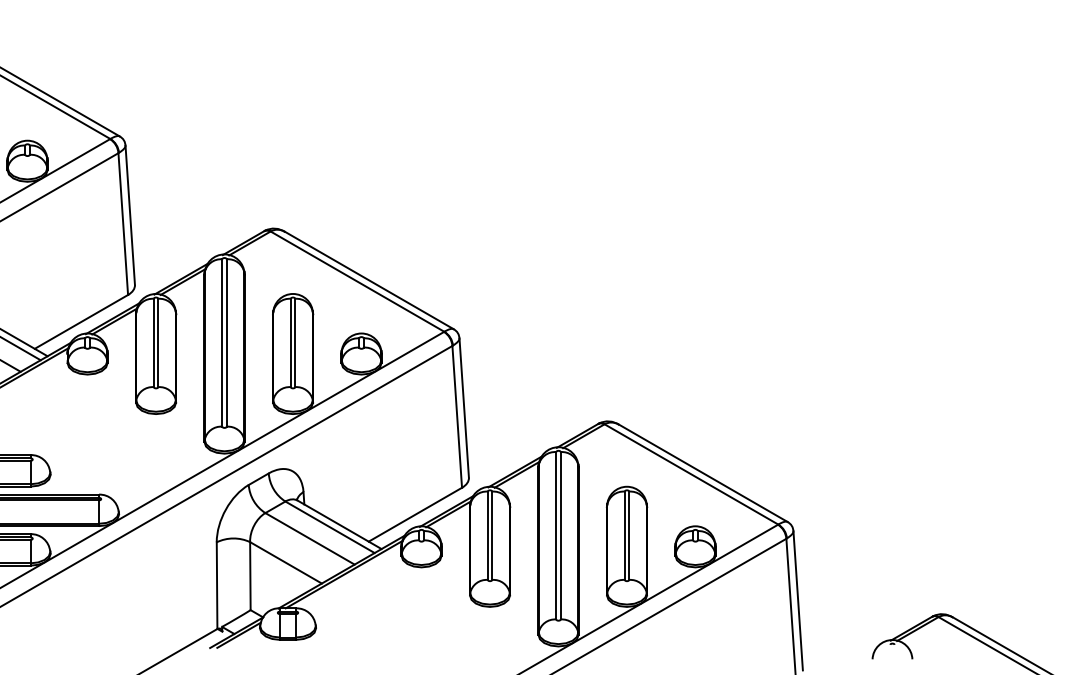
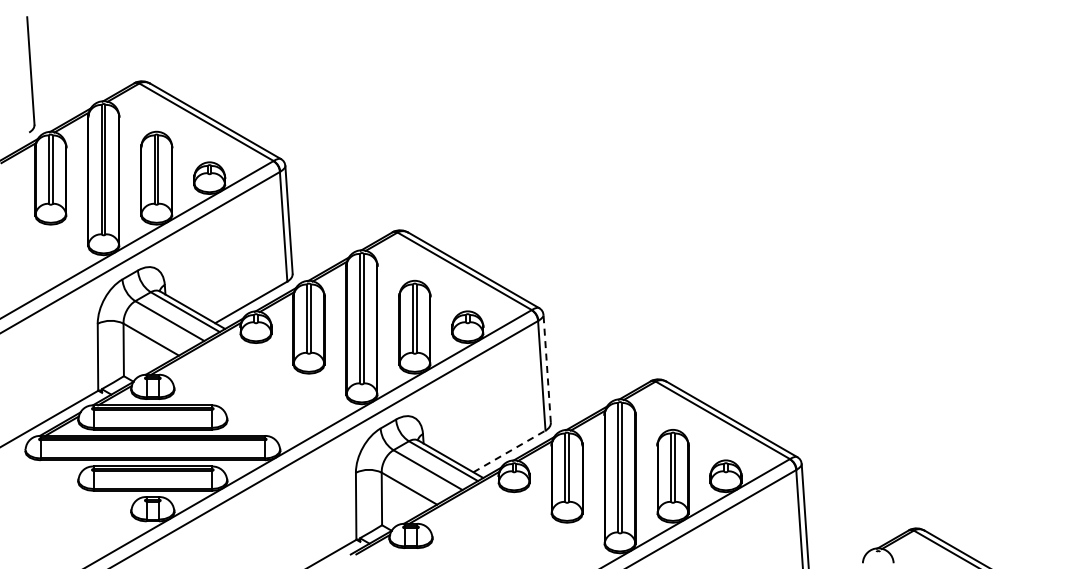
line: (464, 408) -> (547, 369), solid -> dashed
line: (415, 514) -> (509, 451), solid -> dashed

